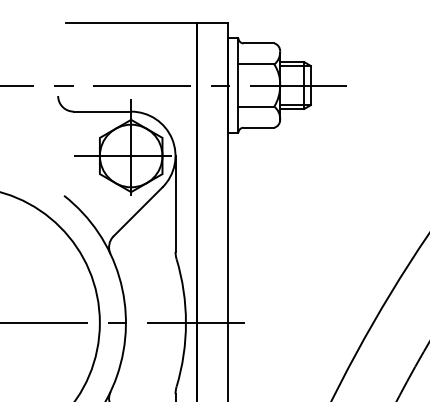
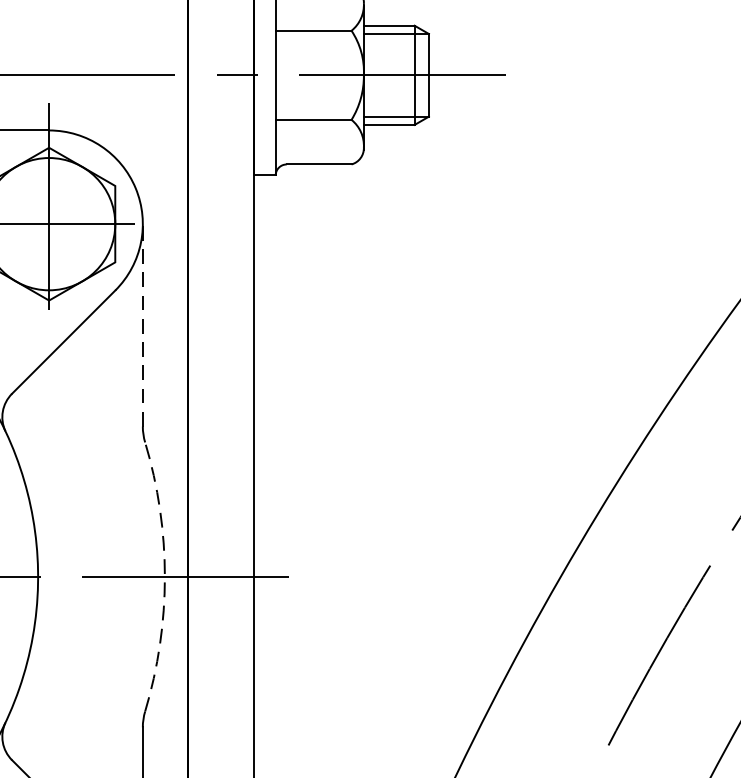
line: (175, 203) -> (142, 324), solid -> dashed
arc: (185, 322) -> (163, 575), solid -> dashed

